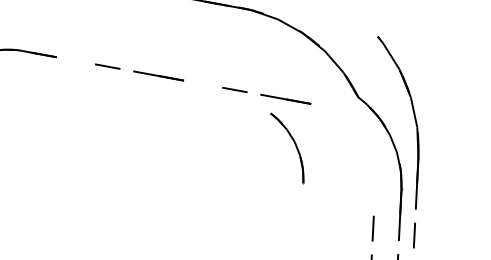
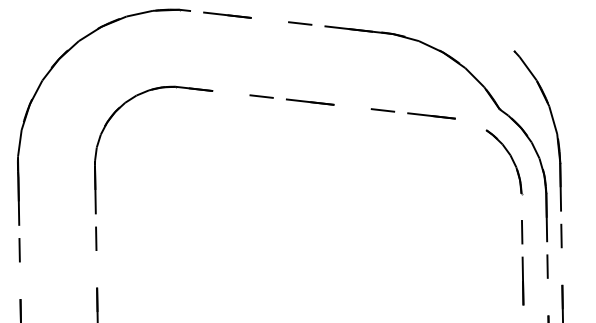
part: (295, 146) -> (511, 159), moved

